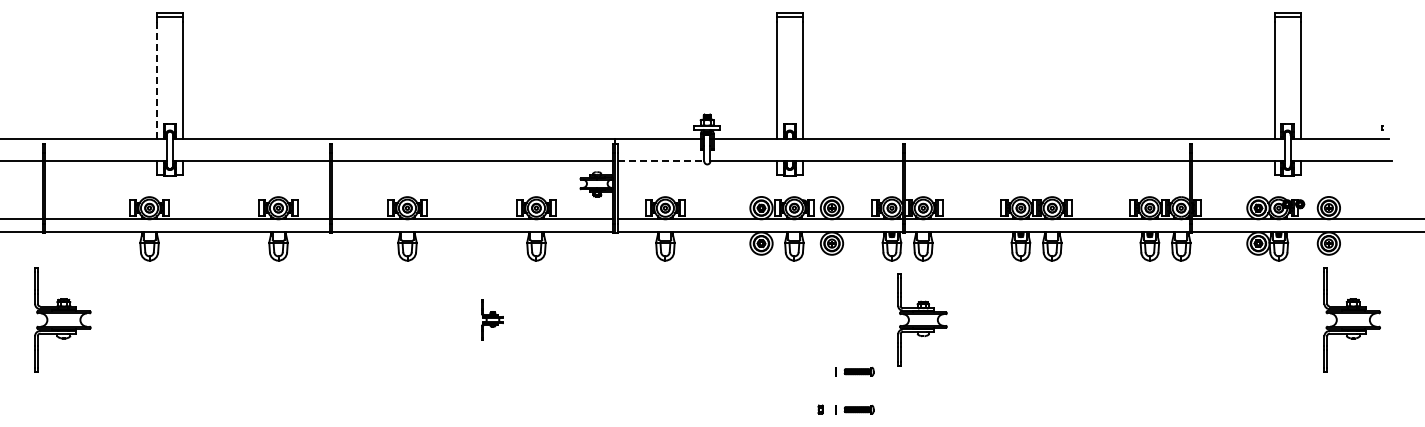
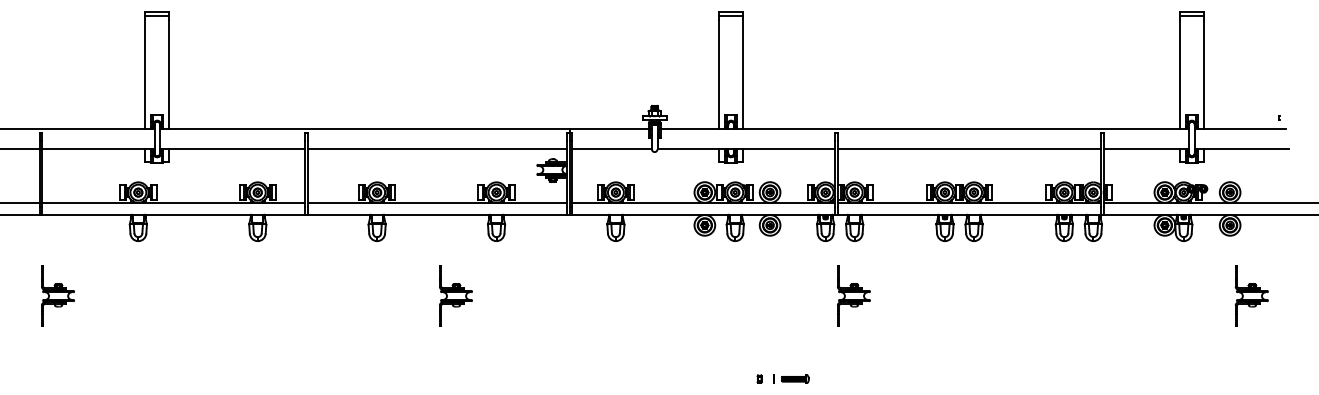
line: (157, 80) -> (145, 74), dashed -> solid
line: (661, 161) -> (612, 149), dashed -> solid
part: (62, 319) -> (57, 295), size x0.62
part: (492, 319) -> (455, 295), size x1.67
part: (922, 319) -> (853, 295), size x0.71
part: (1352, 319) -> (1251, 295), size x0.62
part: (854, 371) -> (790, 343), removed

